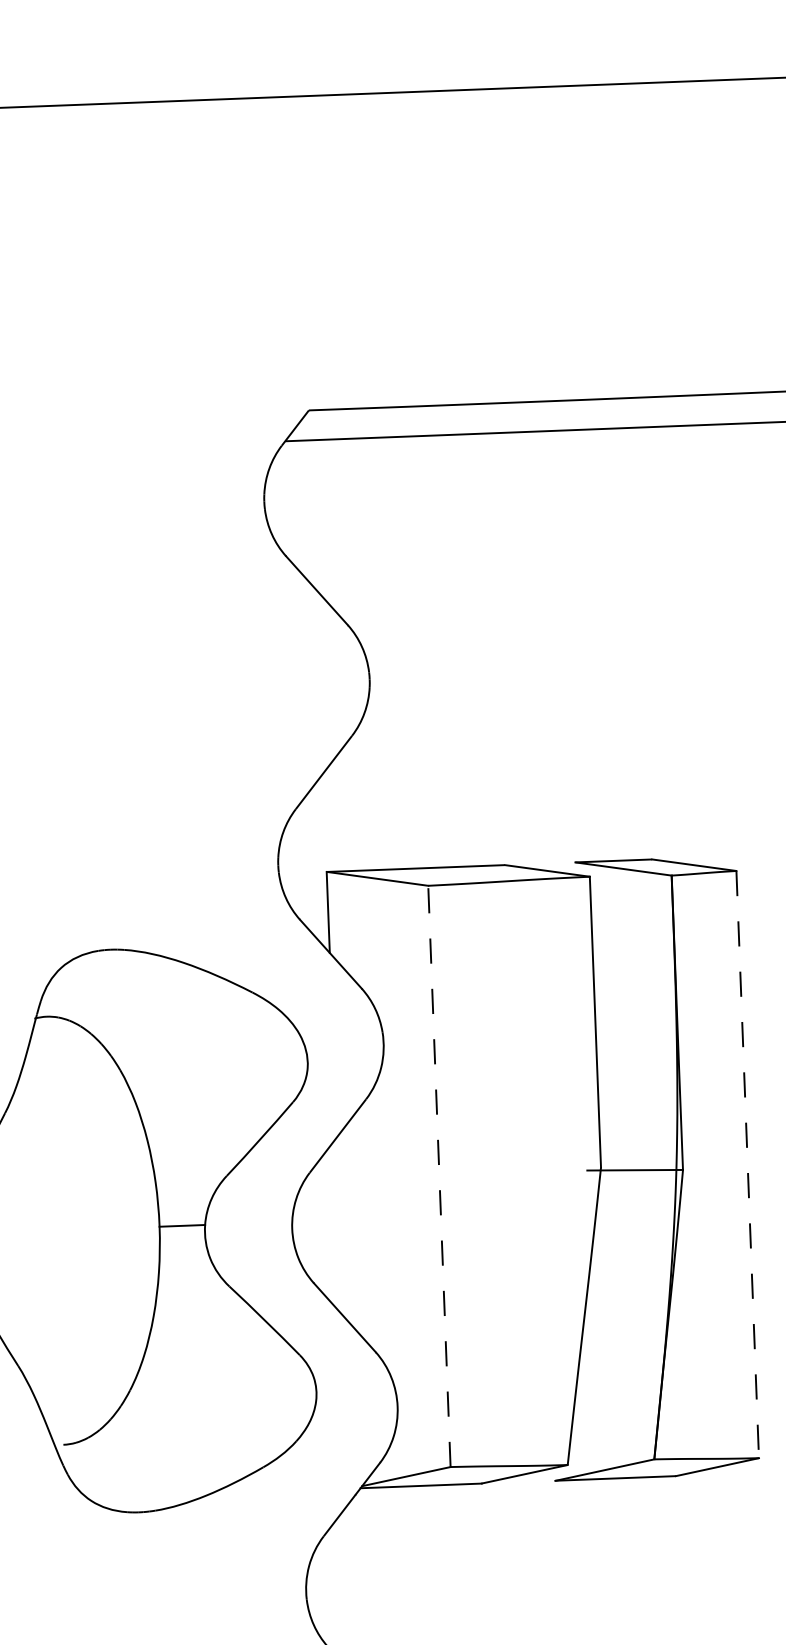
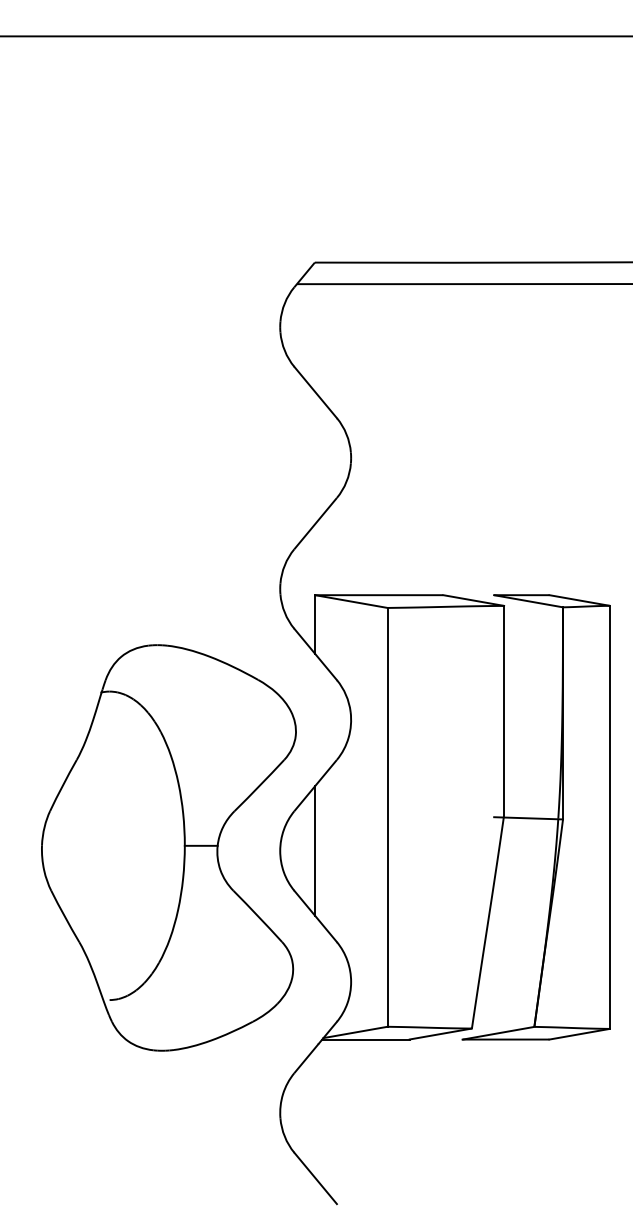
line: (747, 1164) -> (609, 817), dashed -> solid
line: (439, 1175) -> (387, 816), dashed -> solid
line: (339, 1226) -> (314, 850), added

